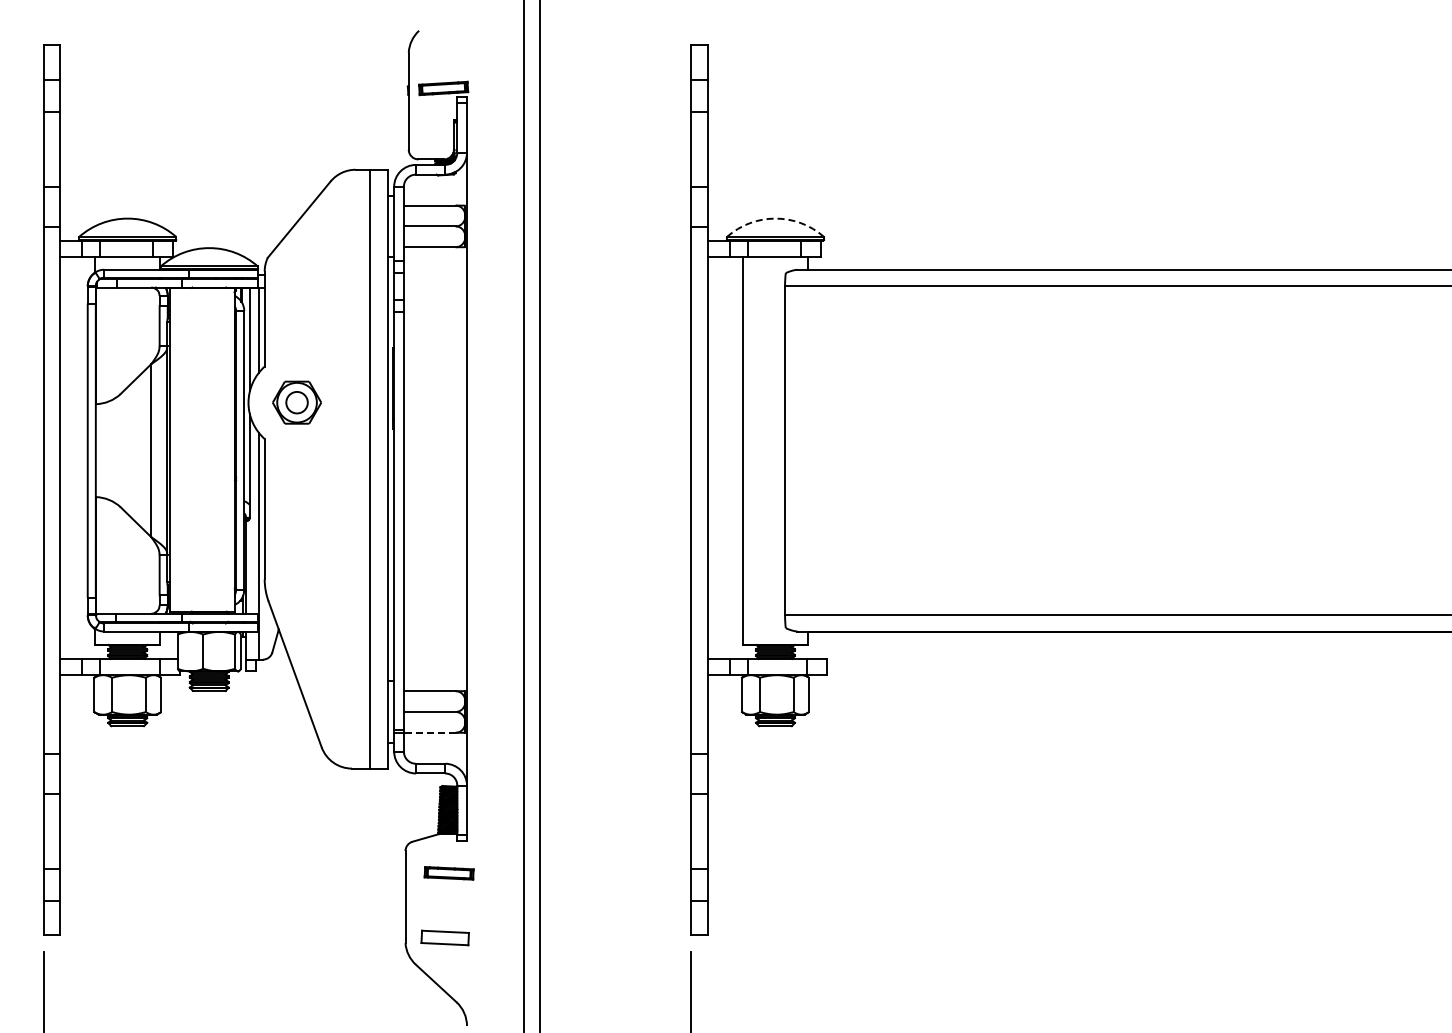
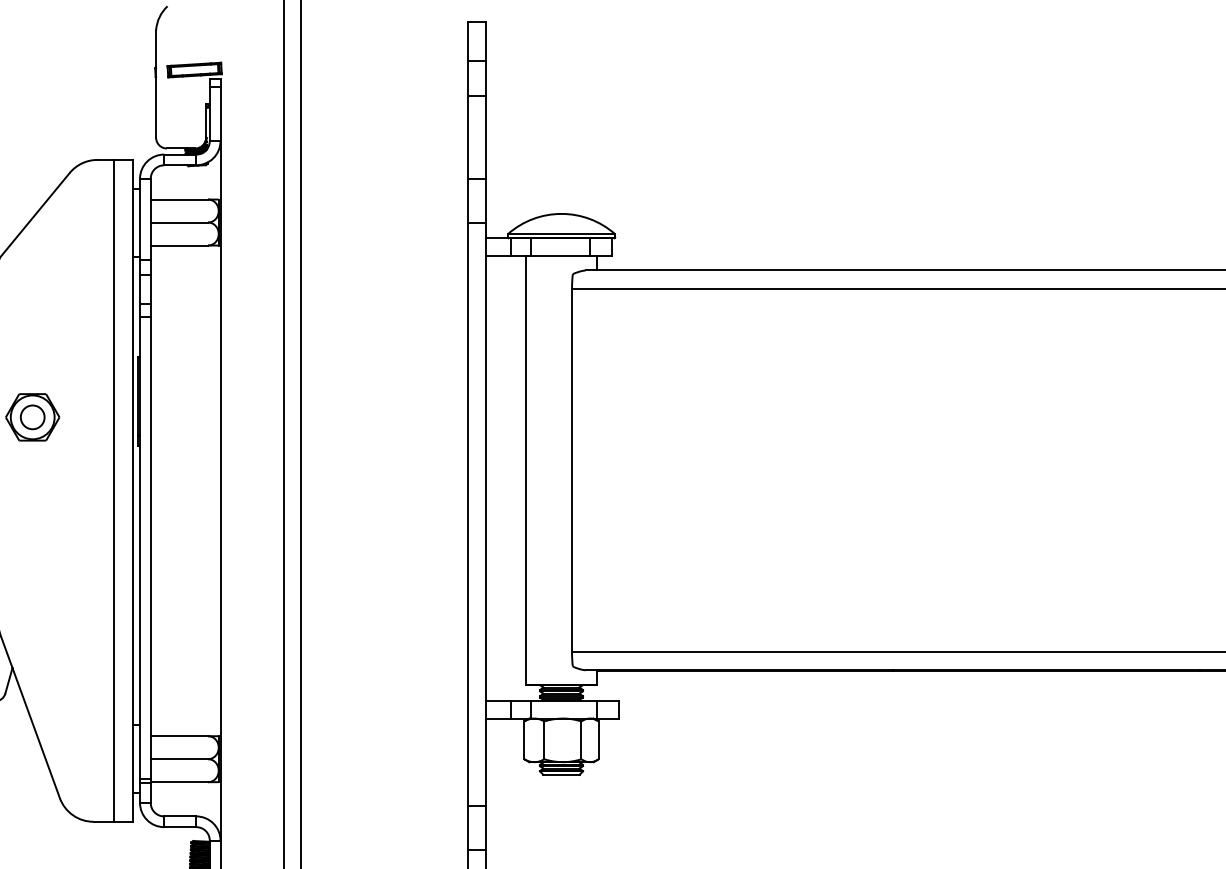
arc: (775, 218) -> (561, 213), dashed -> solid
line: (429, 732) -> (179, 781), dashed -> solid

